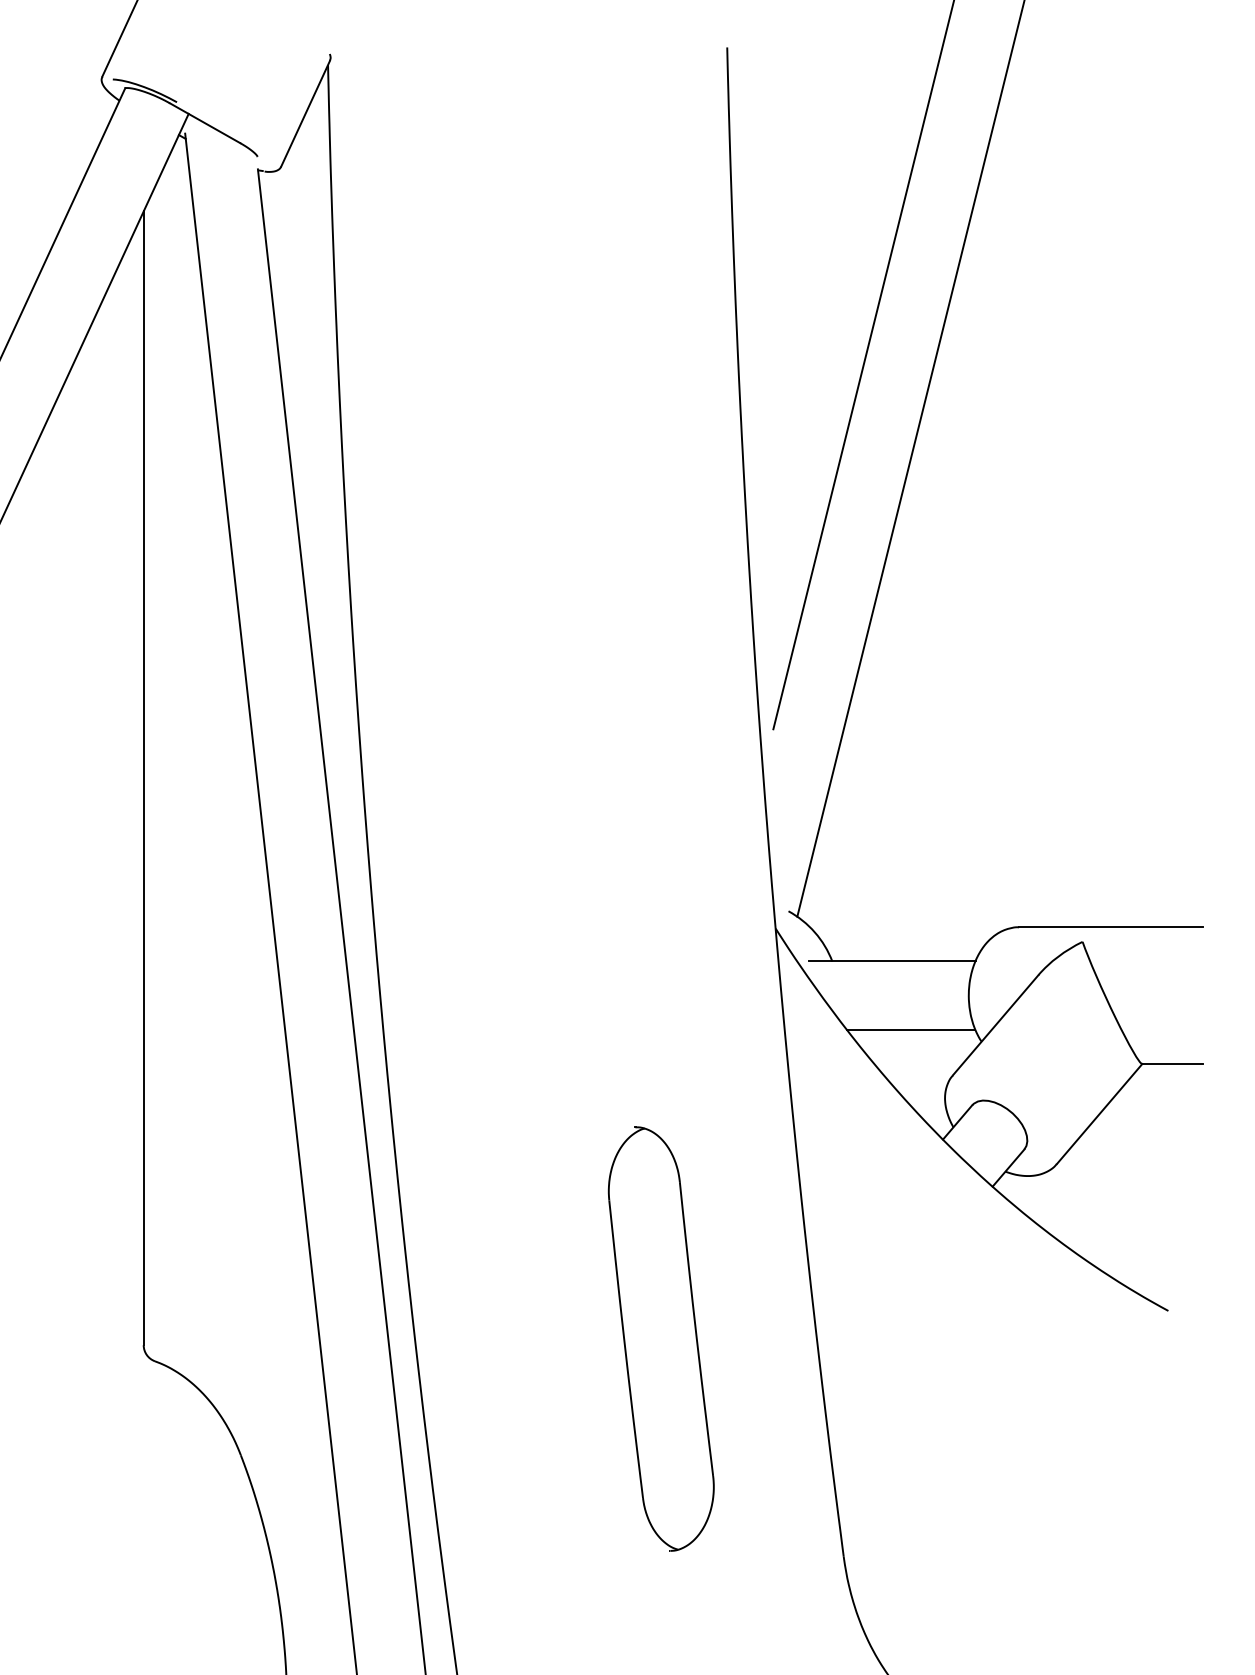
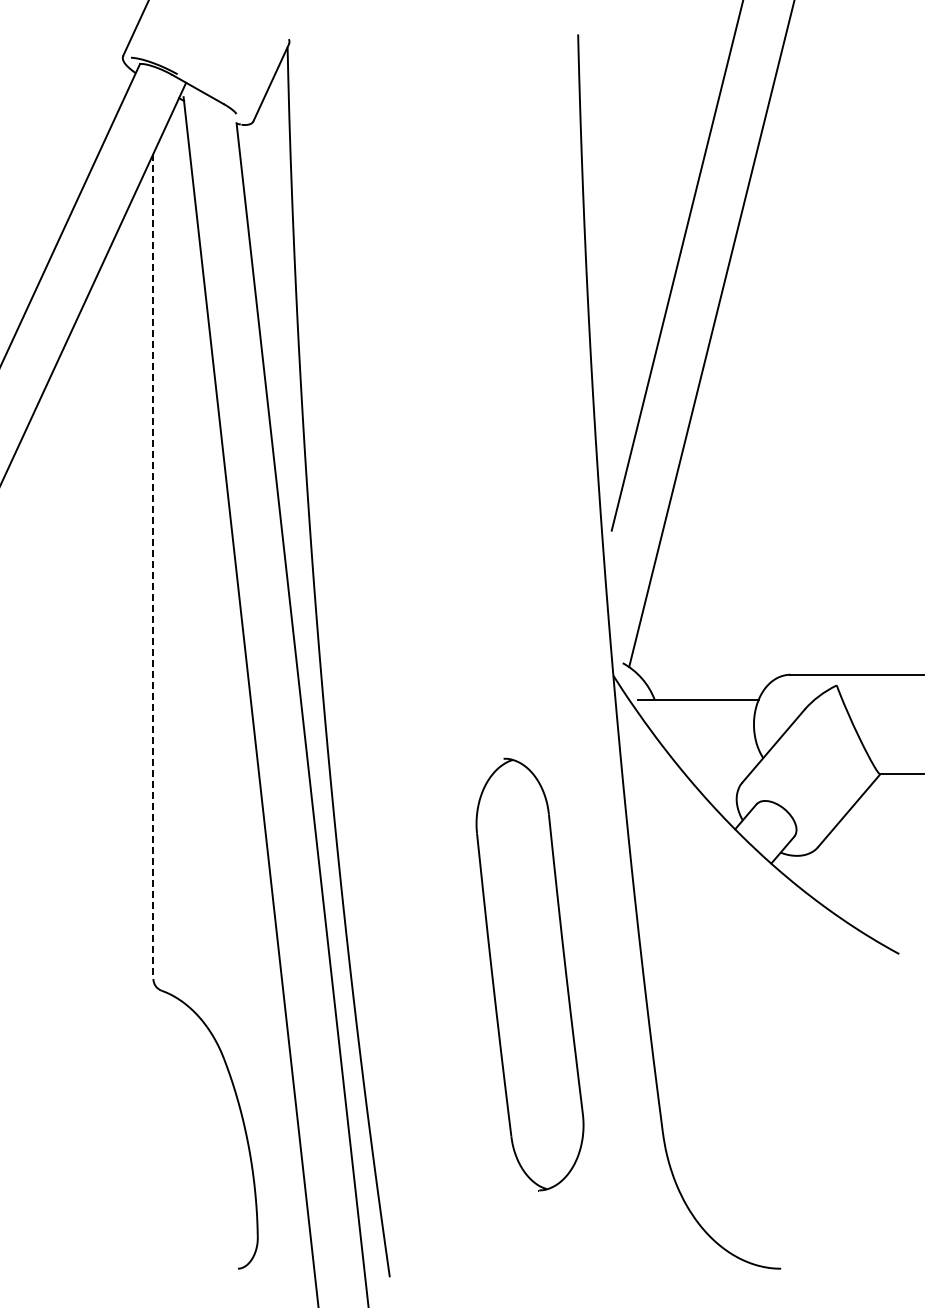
line: (143, 778) -> (153, 566), solid -> dashed
line: (910, 1029) -> (711, 749), removed
part: (661, 1339) -> (530, 974), size x1.4

